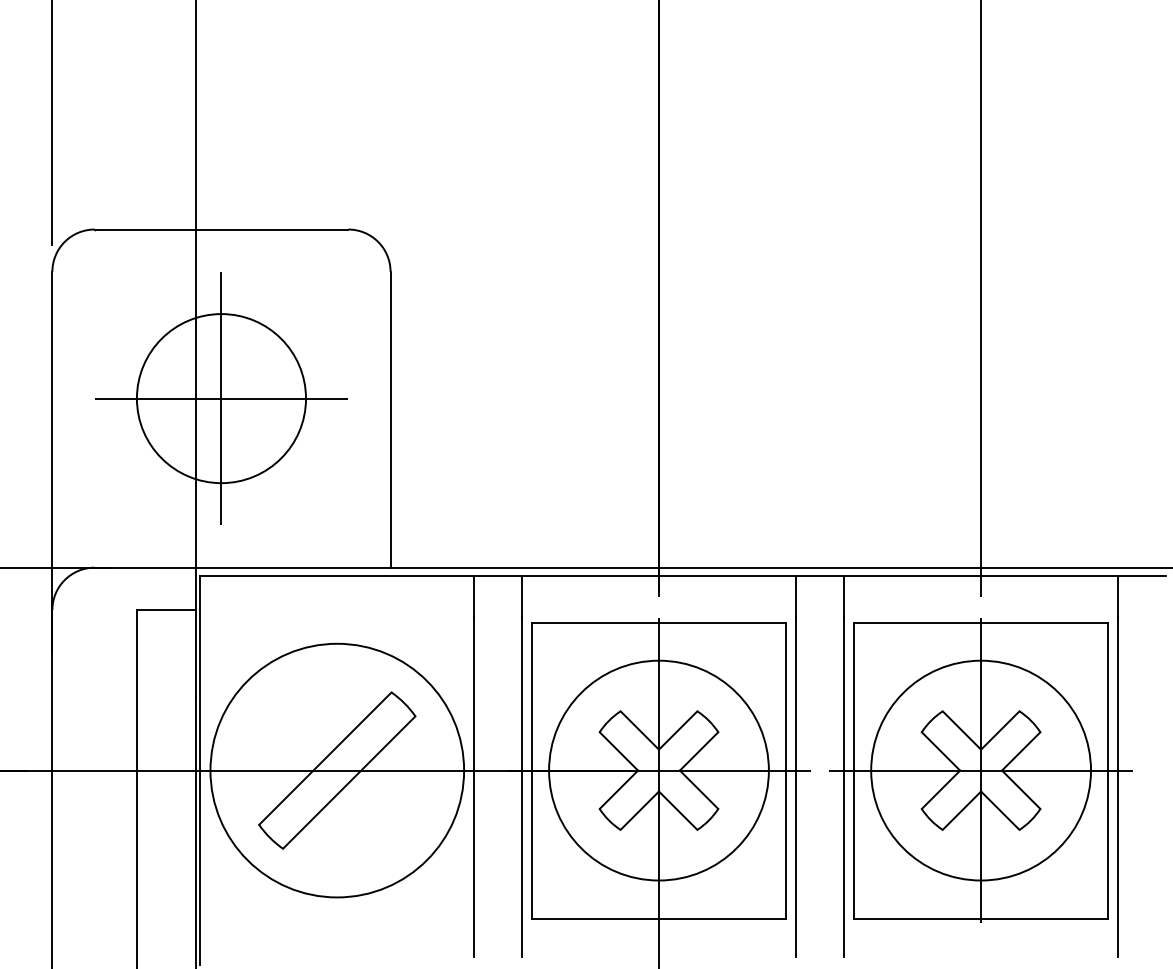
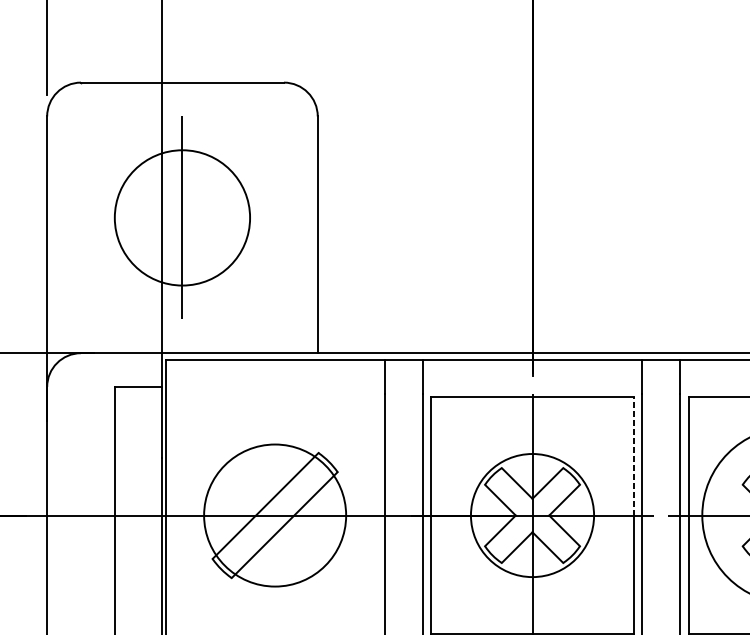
line: (221, 398) -> (182, 217), removed
line: (785, 696) -> (633, 456), solid -> dashed
circle: (337, 770) -> (275, 515), size x0.7
circle: (658, 770) -> (532, 515), size x0.7

